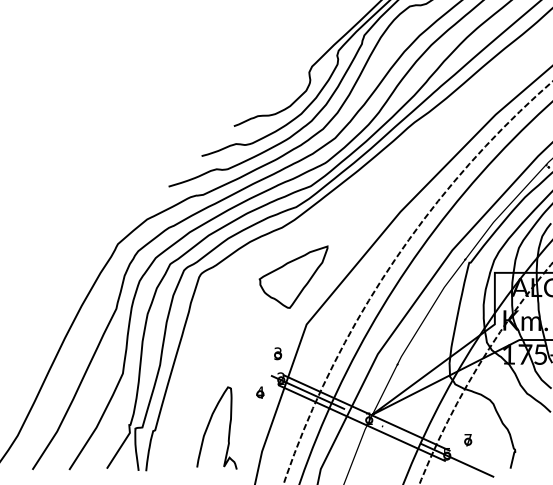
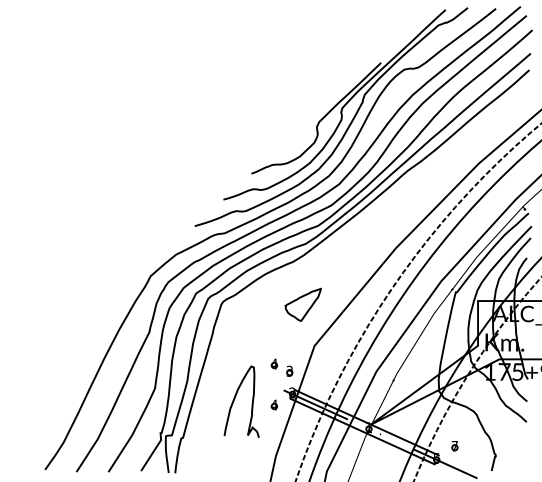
part: (292, 276) -> (302, 304), size x0.6
part: (259, 344) -> (273, 363), added
curve: (209, 424) -> (235, 398), moved

